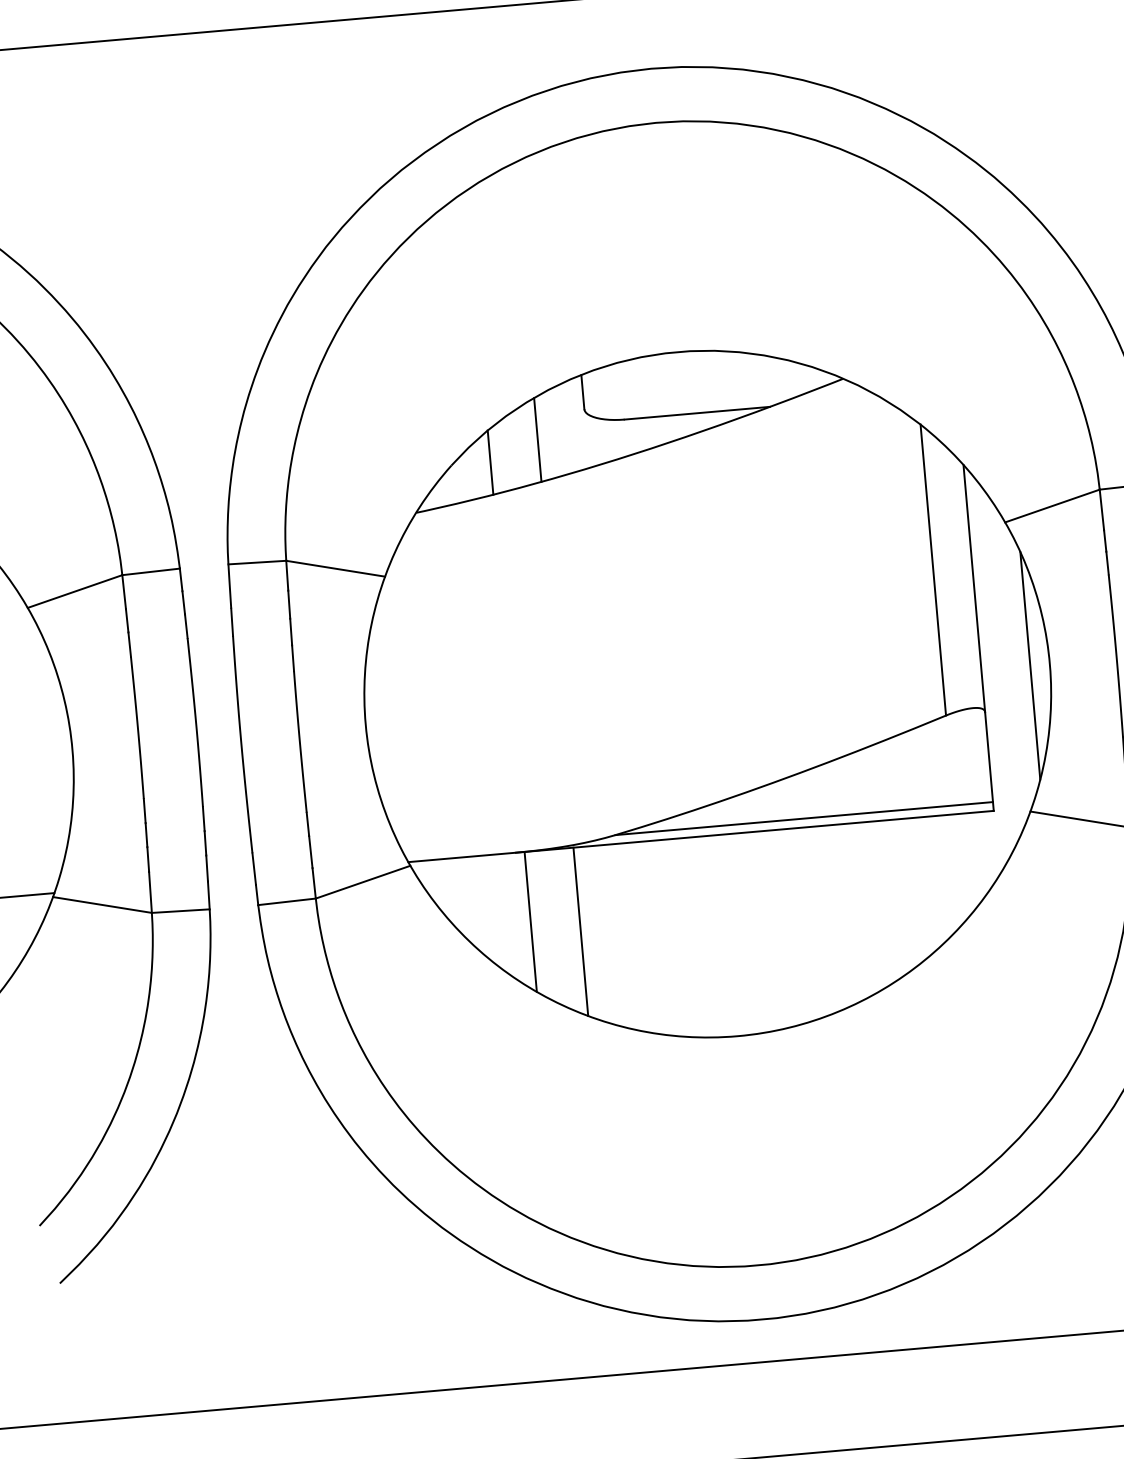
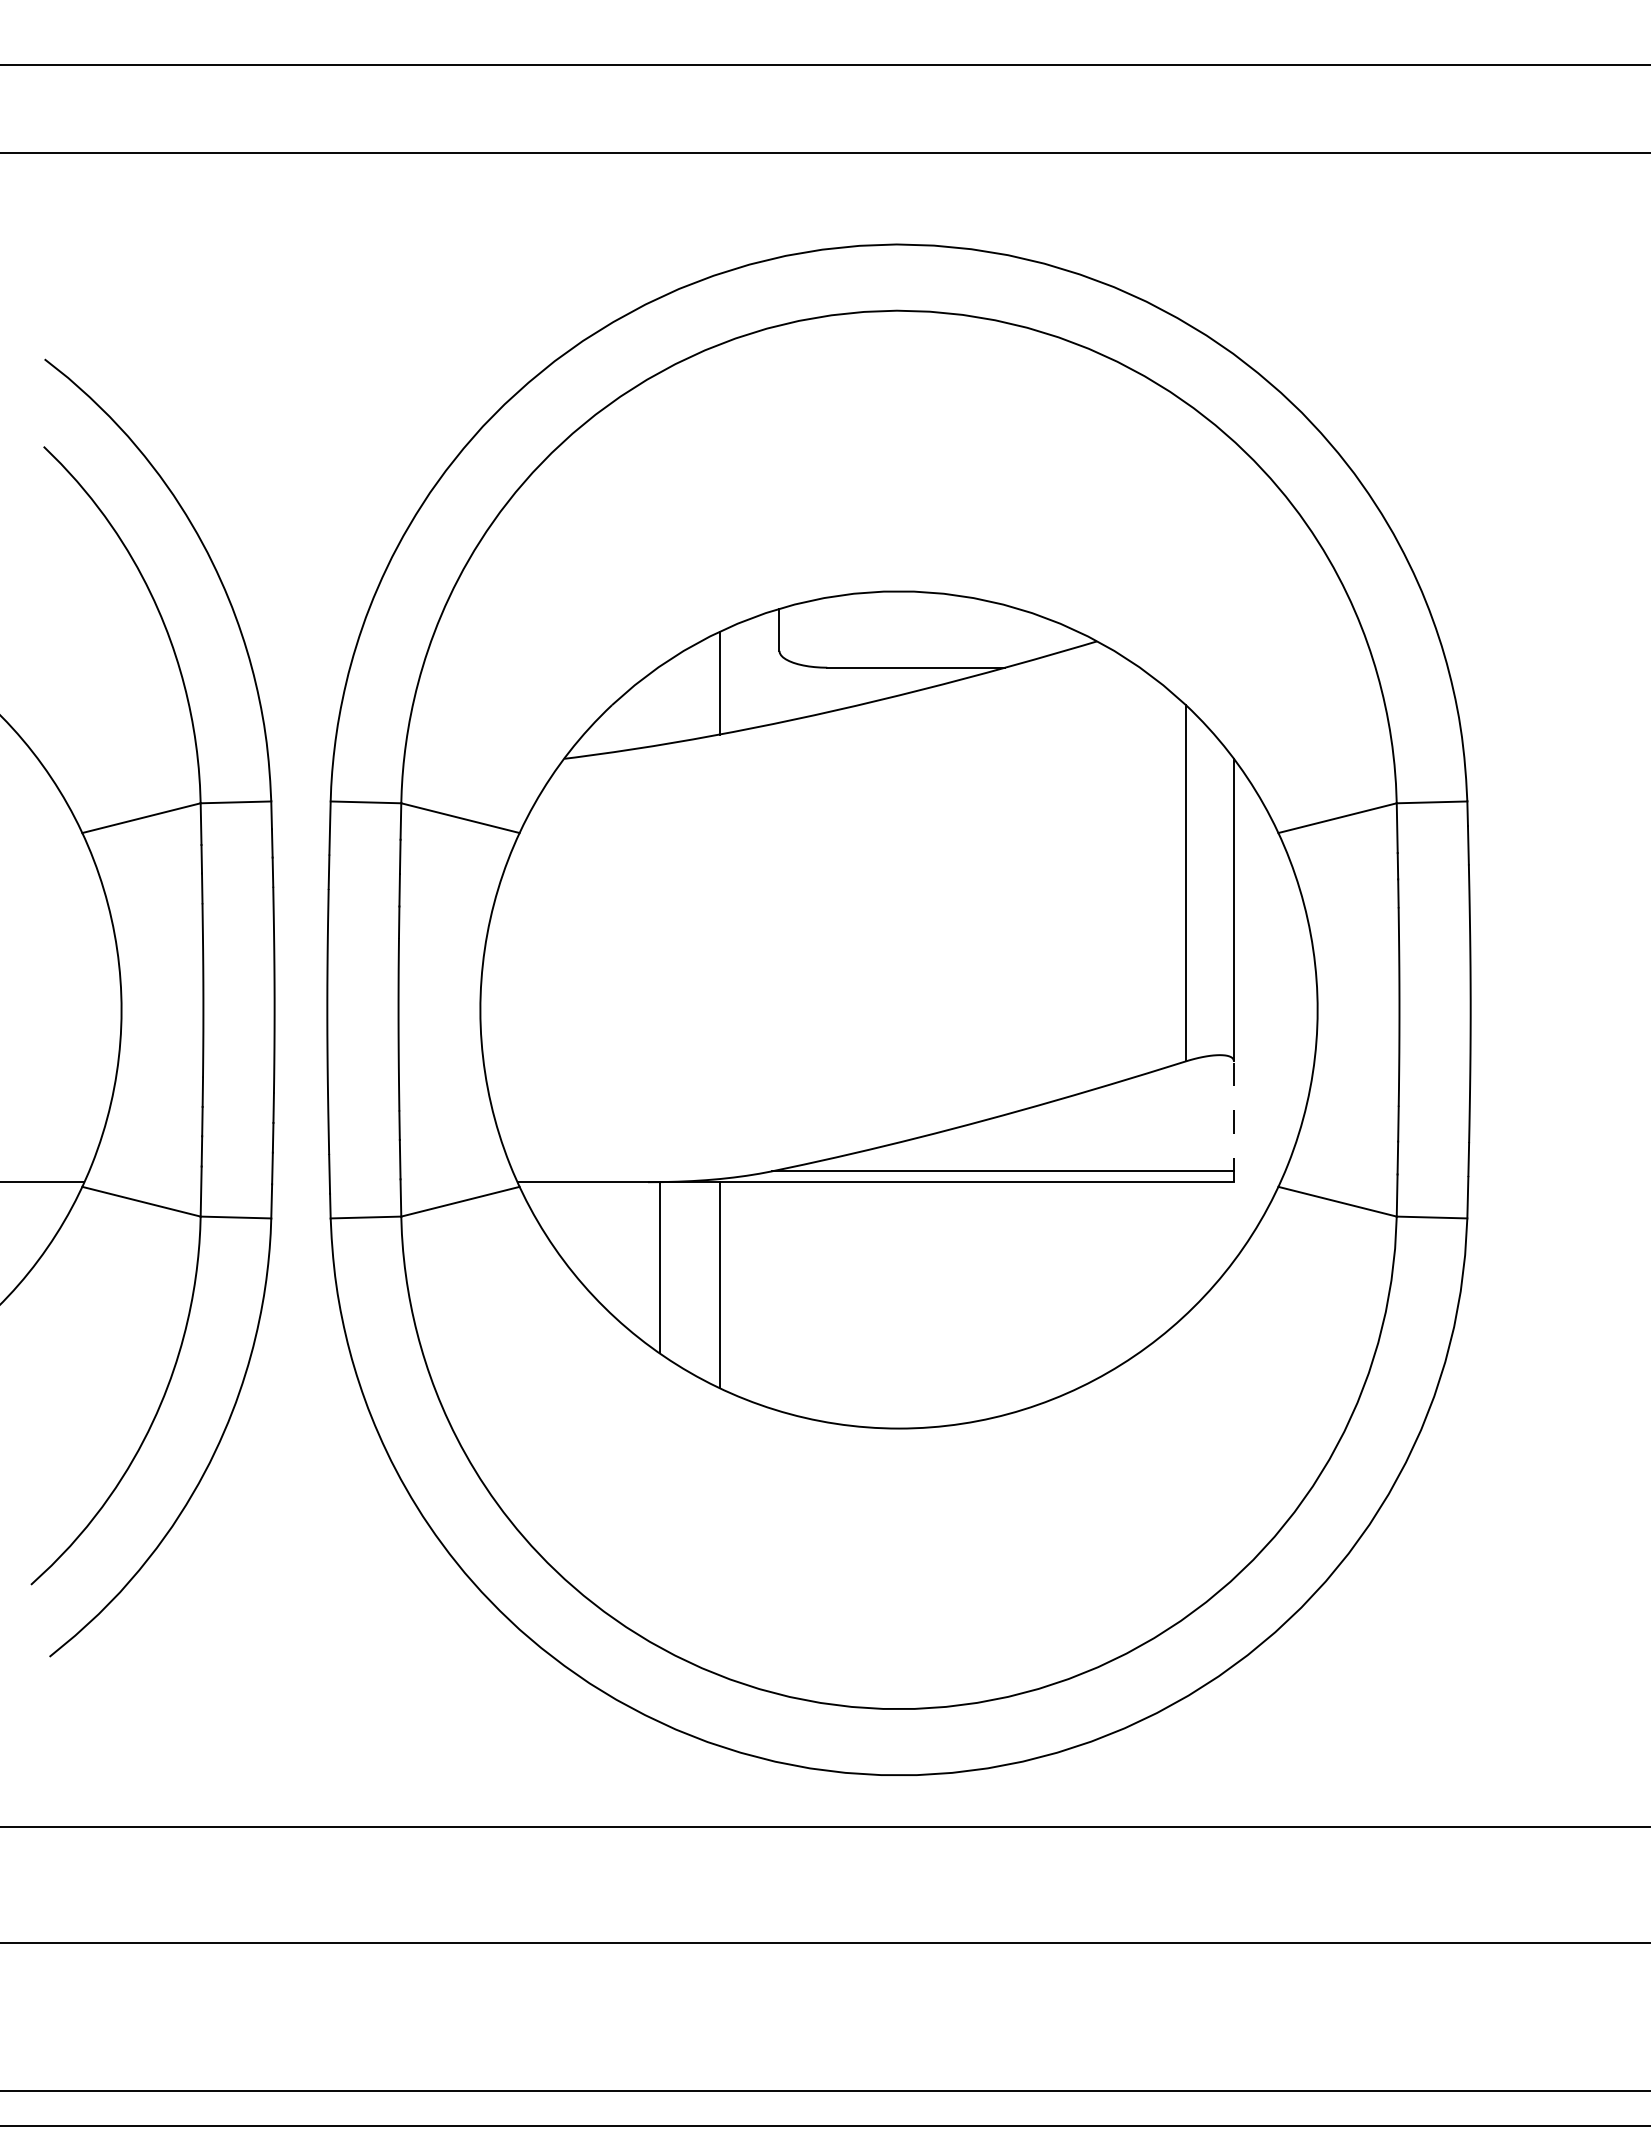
line: (490, 462) -> (659, 705), removed
line: (1030, 665) -> (1293, 1009), removed
line: (989, 761) -> (1233, 1121), solid -> dashed

